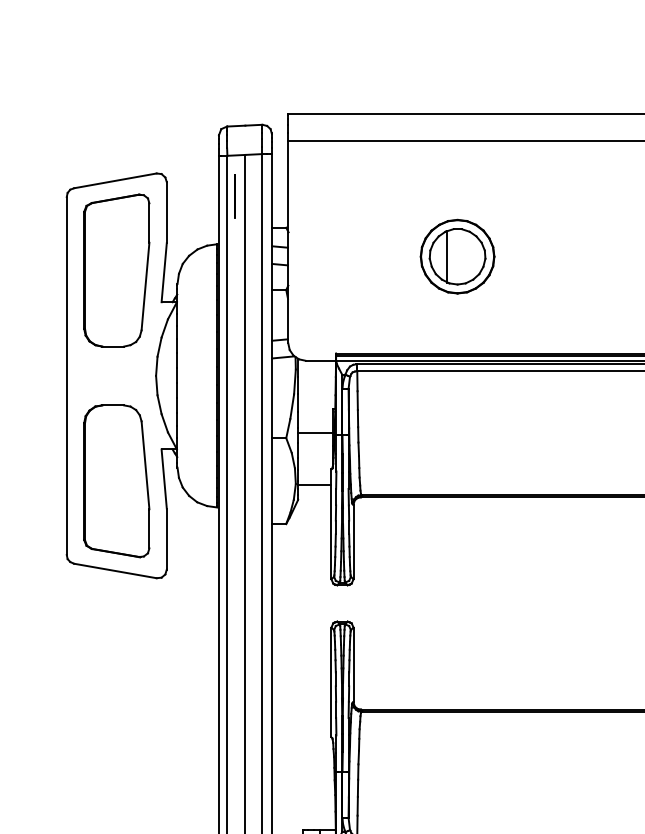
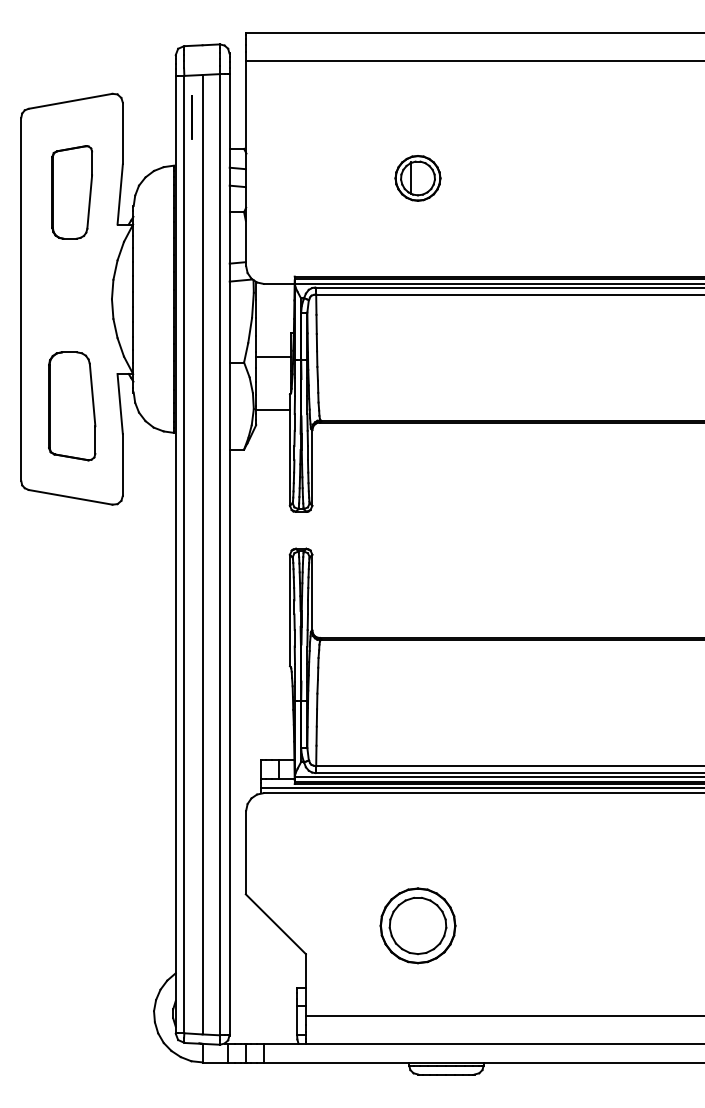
part: (457, 256) -> (417, 178), size x0.6
part: (117, 270) -> (72, 192), size x0.6
part: (117, 481) -> (72, 406), size x0.7

